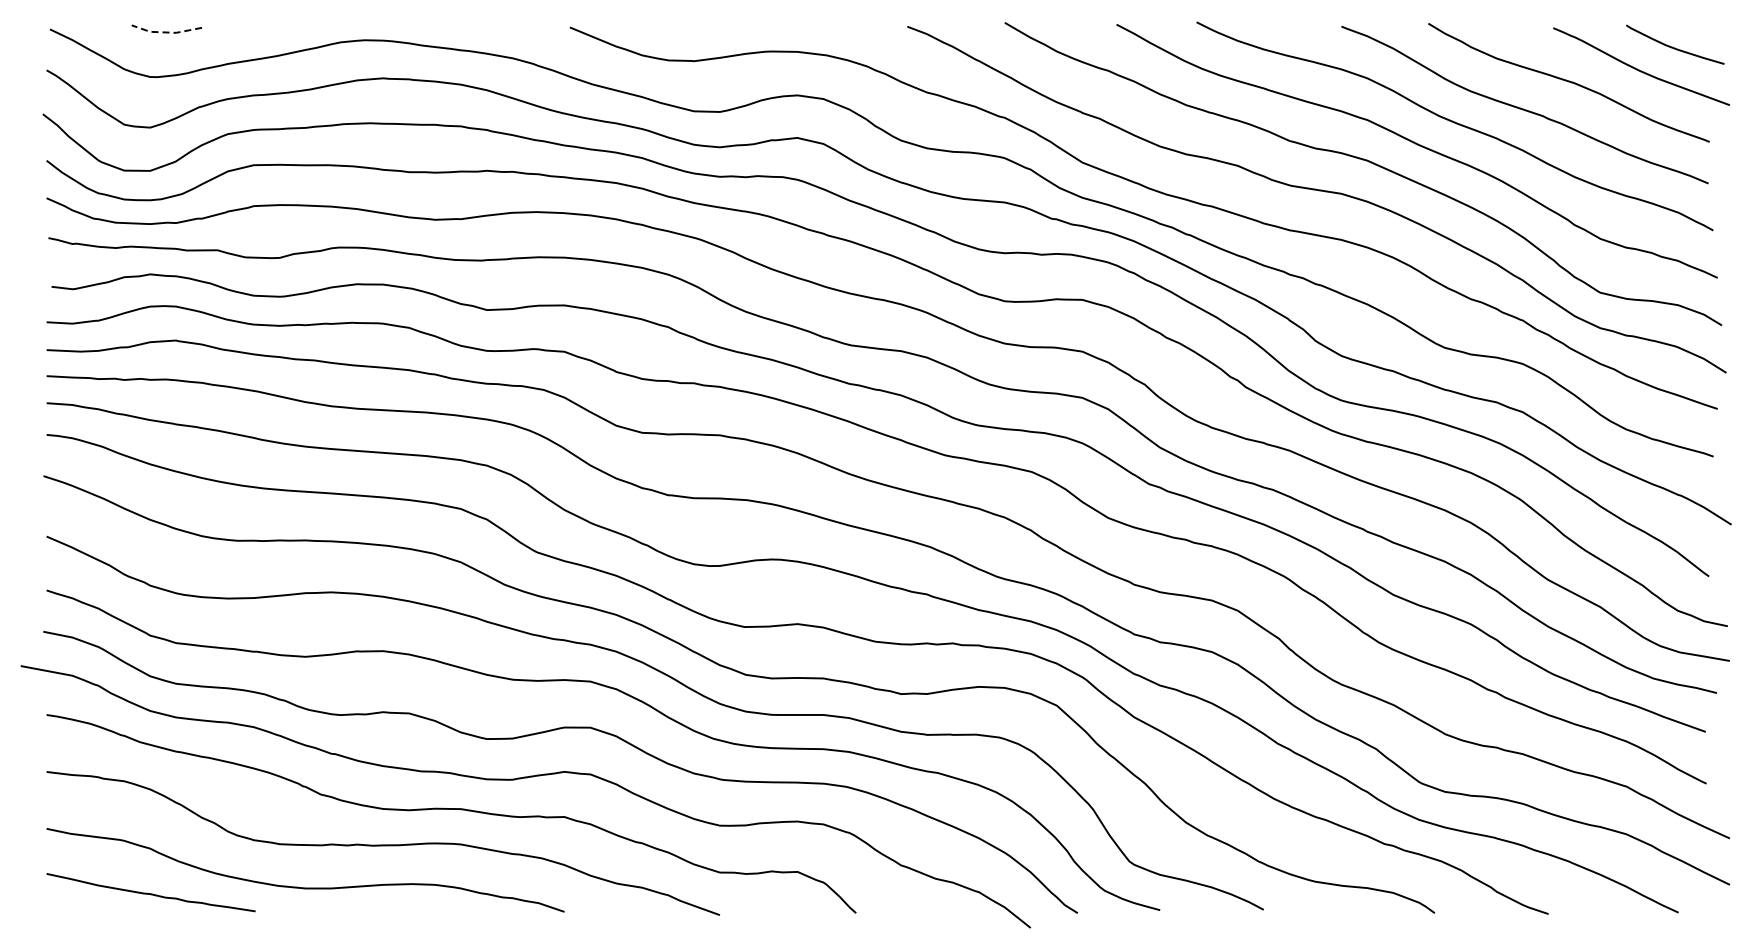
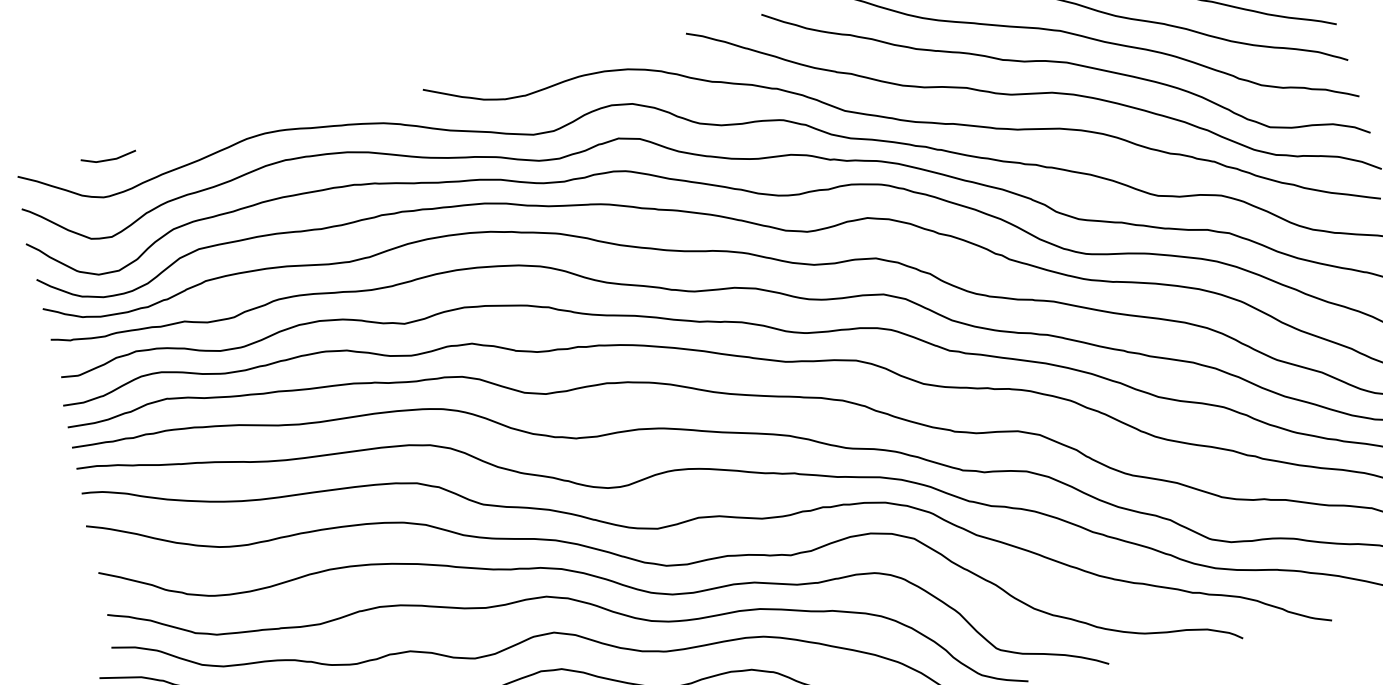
line: (166, 32) -> (109, 160), dashed -> solid

